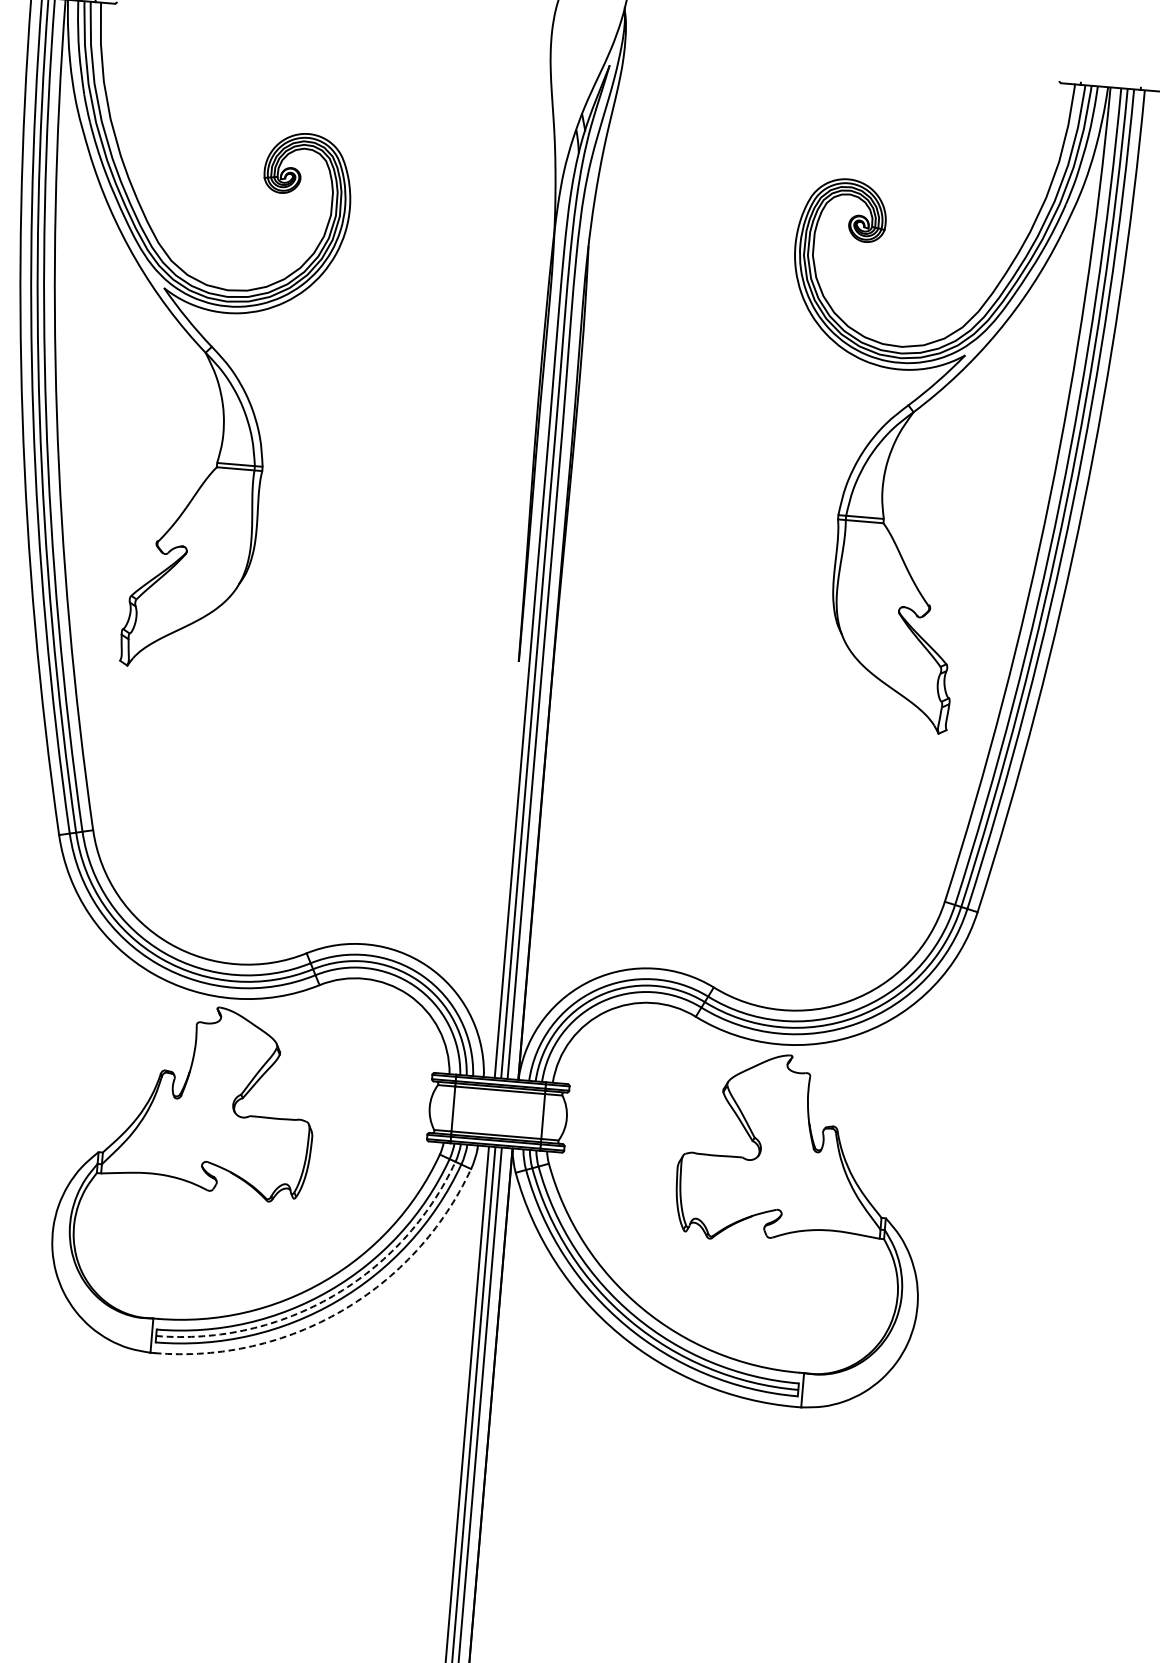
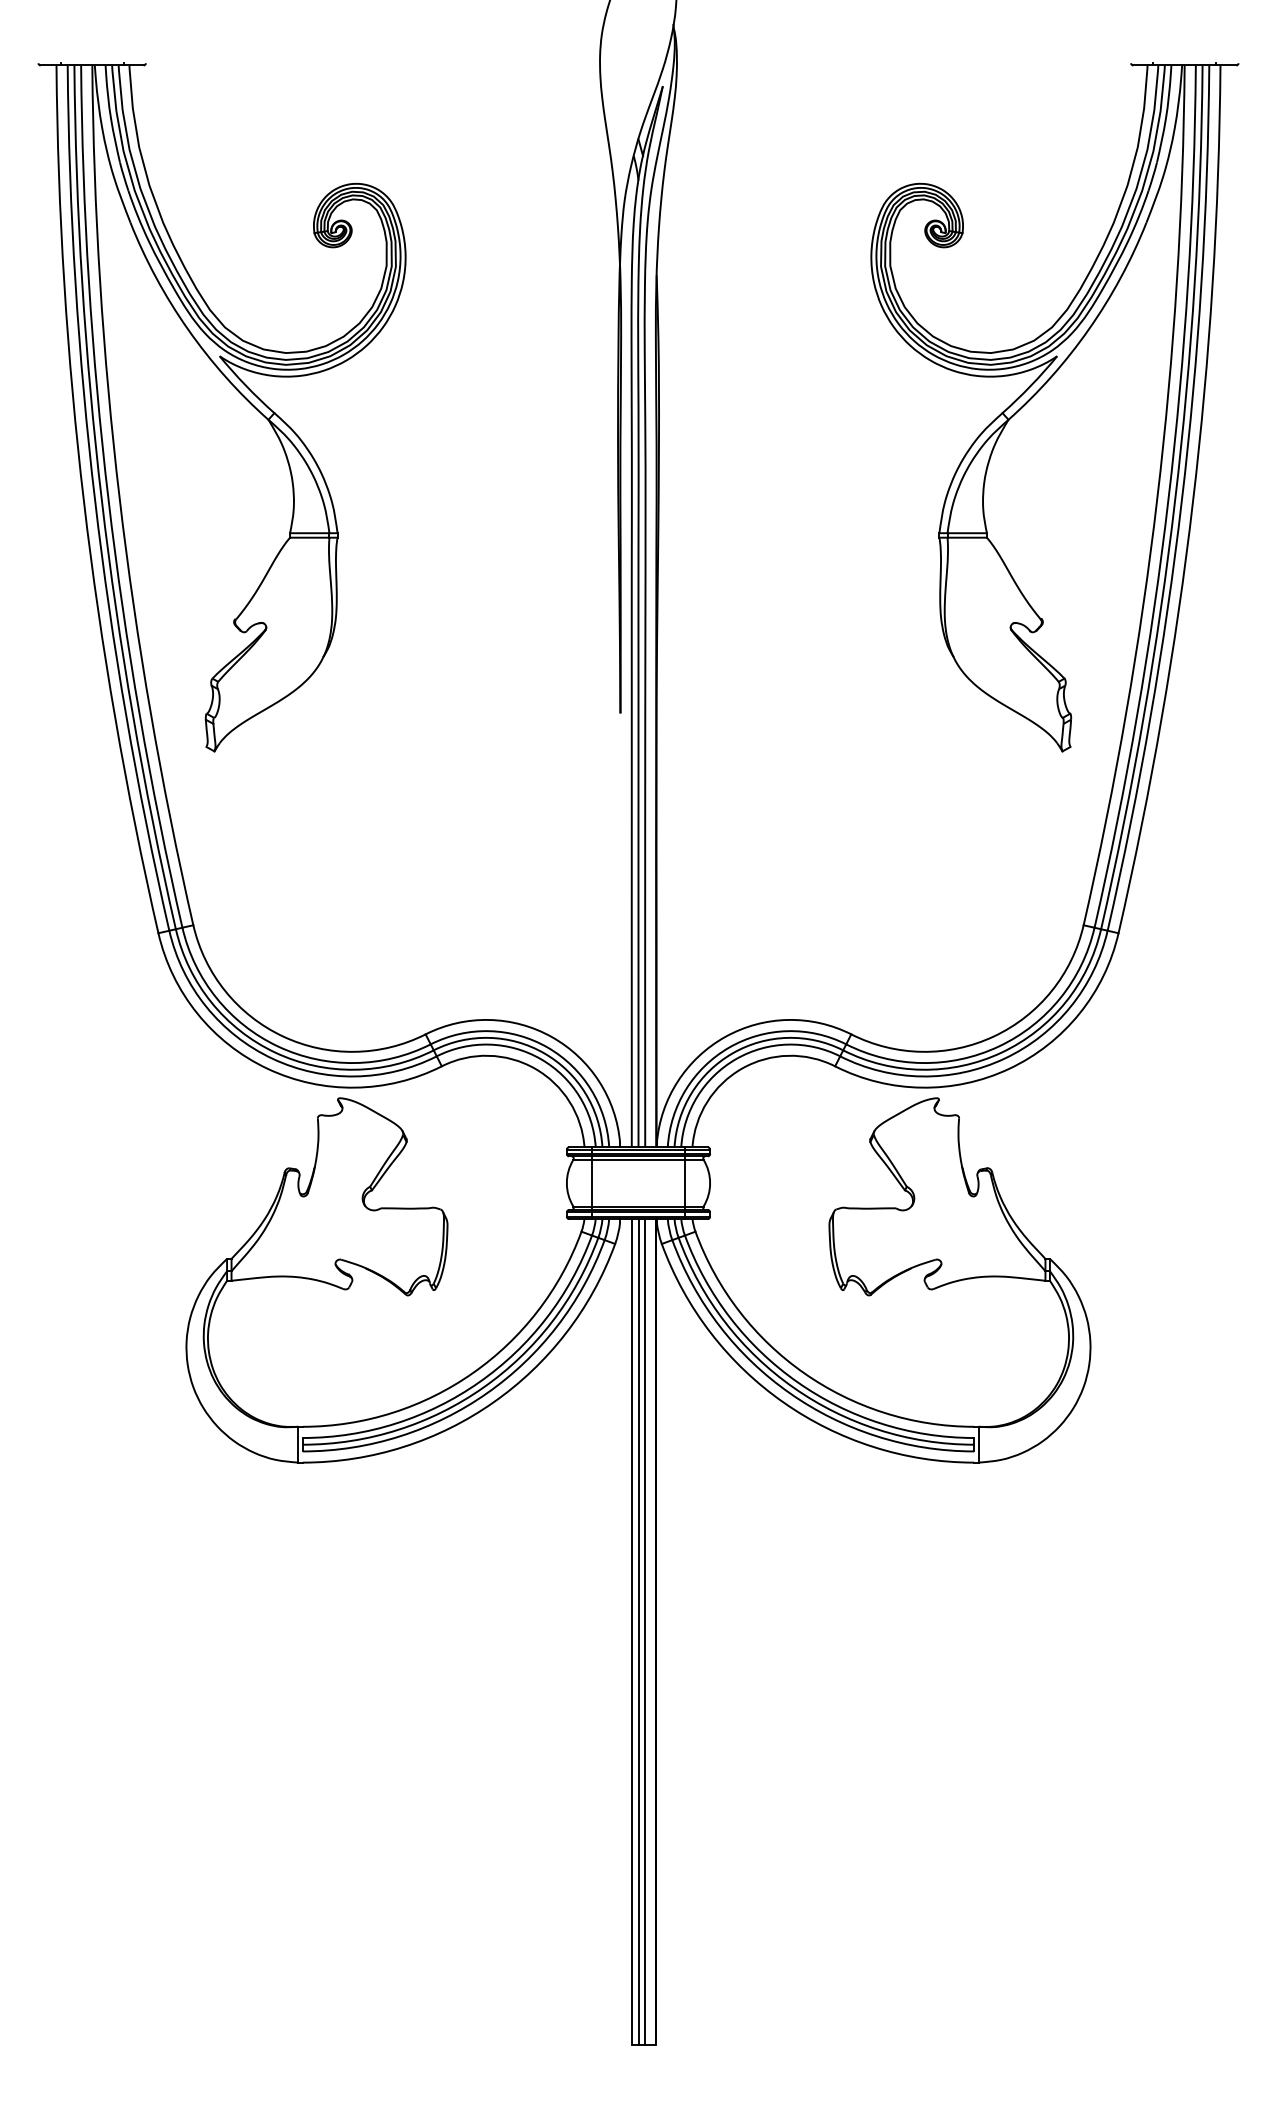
arc: (333, 1295) -> (483, 1387), dashed -> solid
arc: (341, 1310) -> (493, 1402), dashed -> solid

